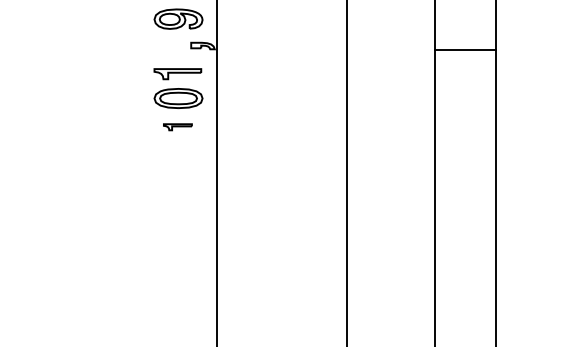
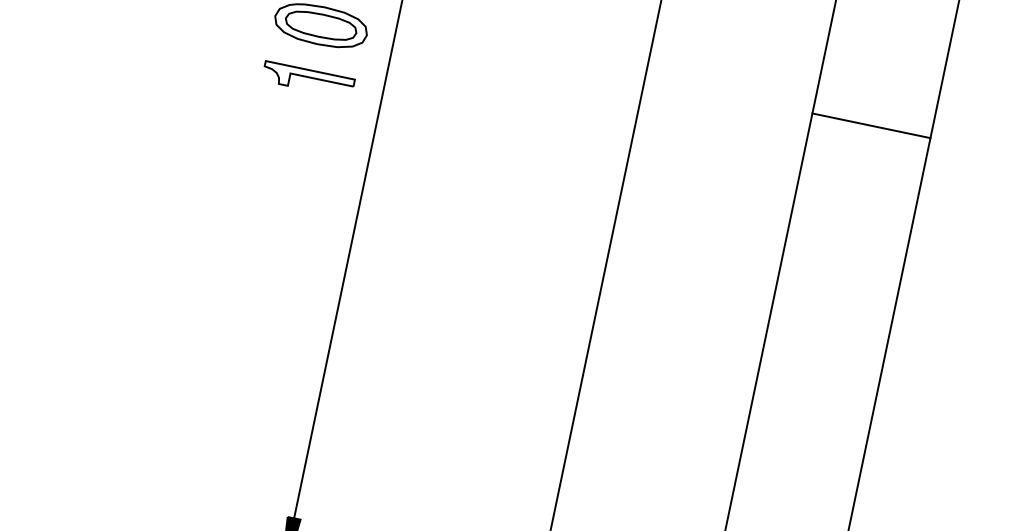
line: (465, 50) -> (871, 126), moved
part: (177, 127) -> (307, 80), size x1.67

